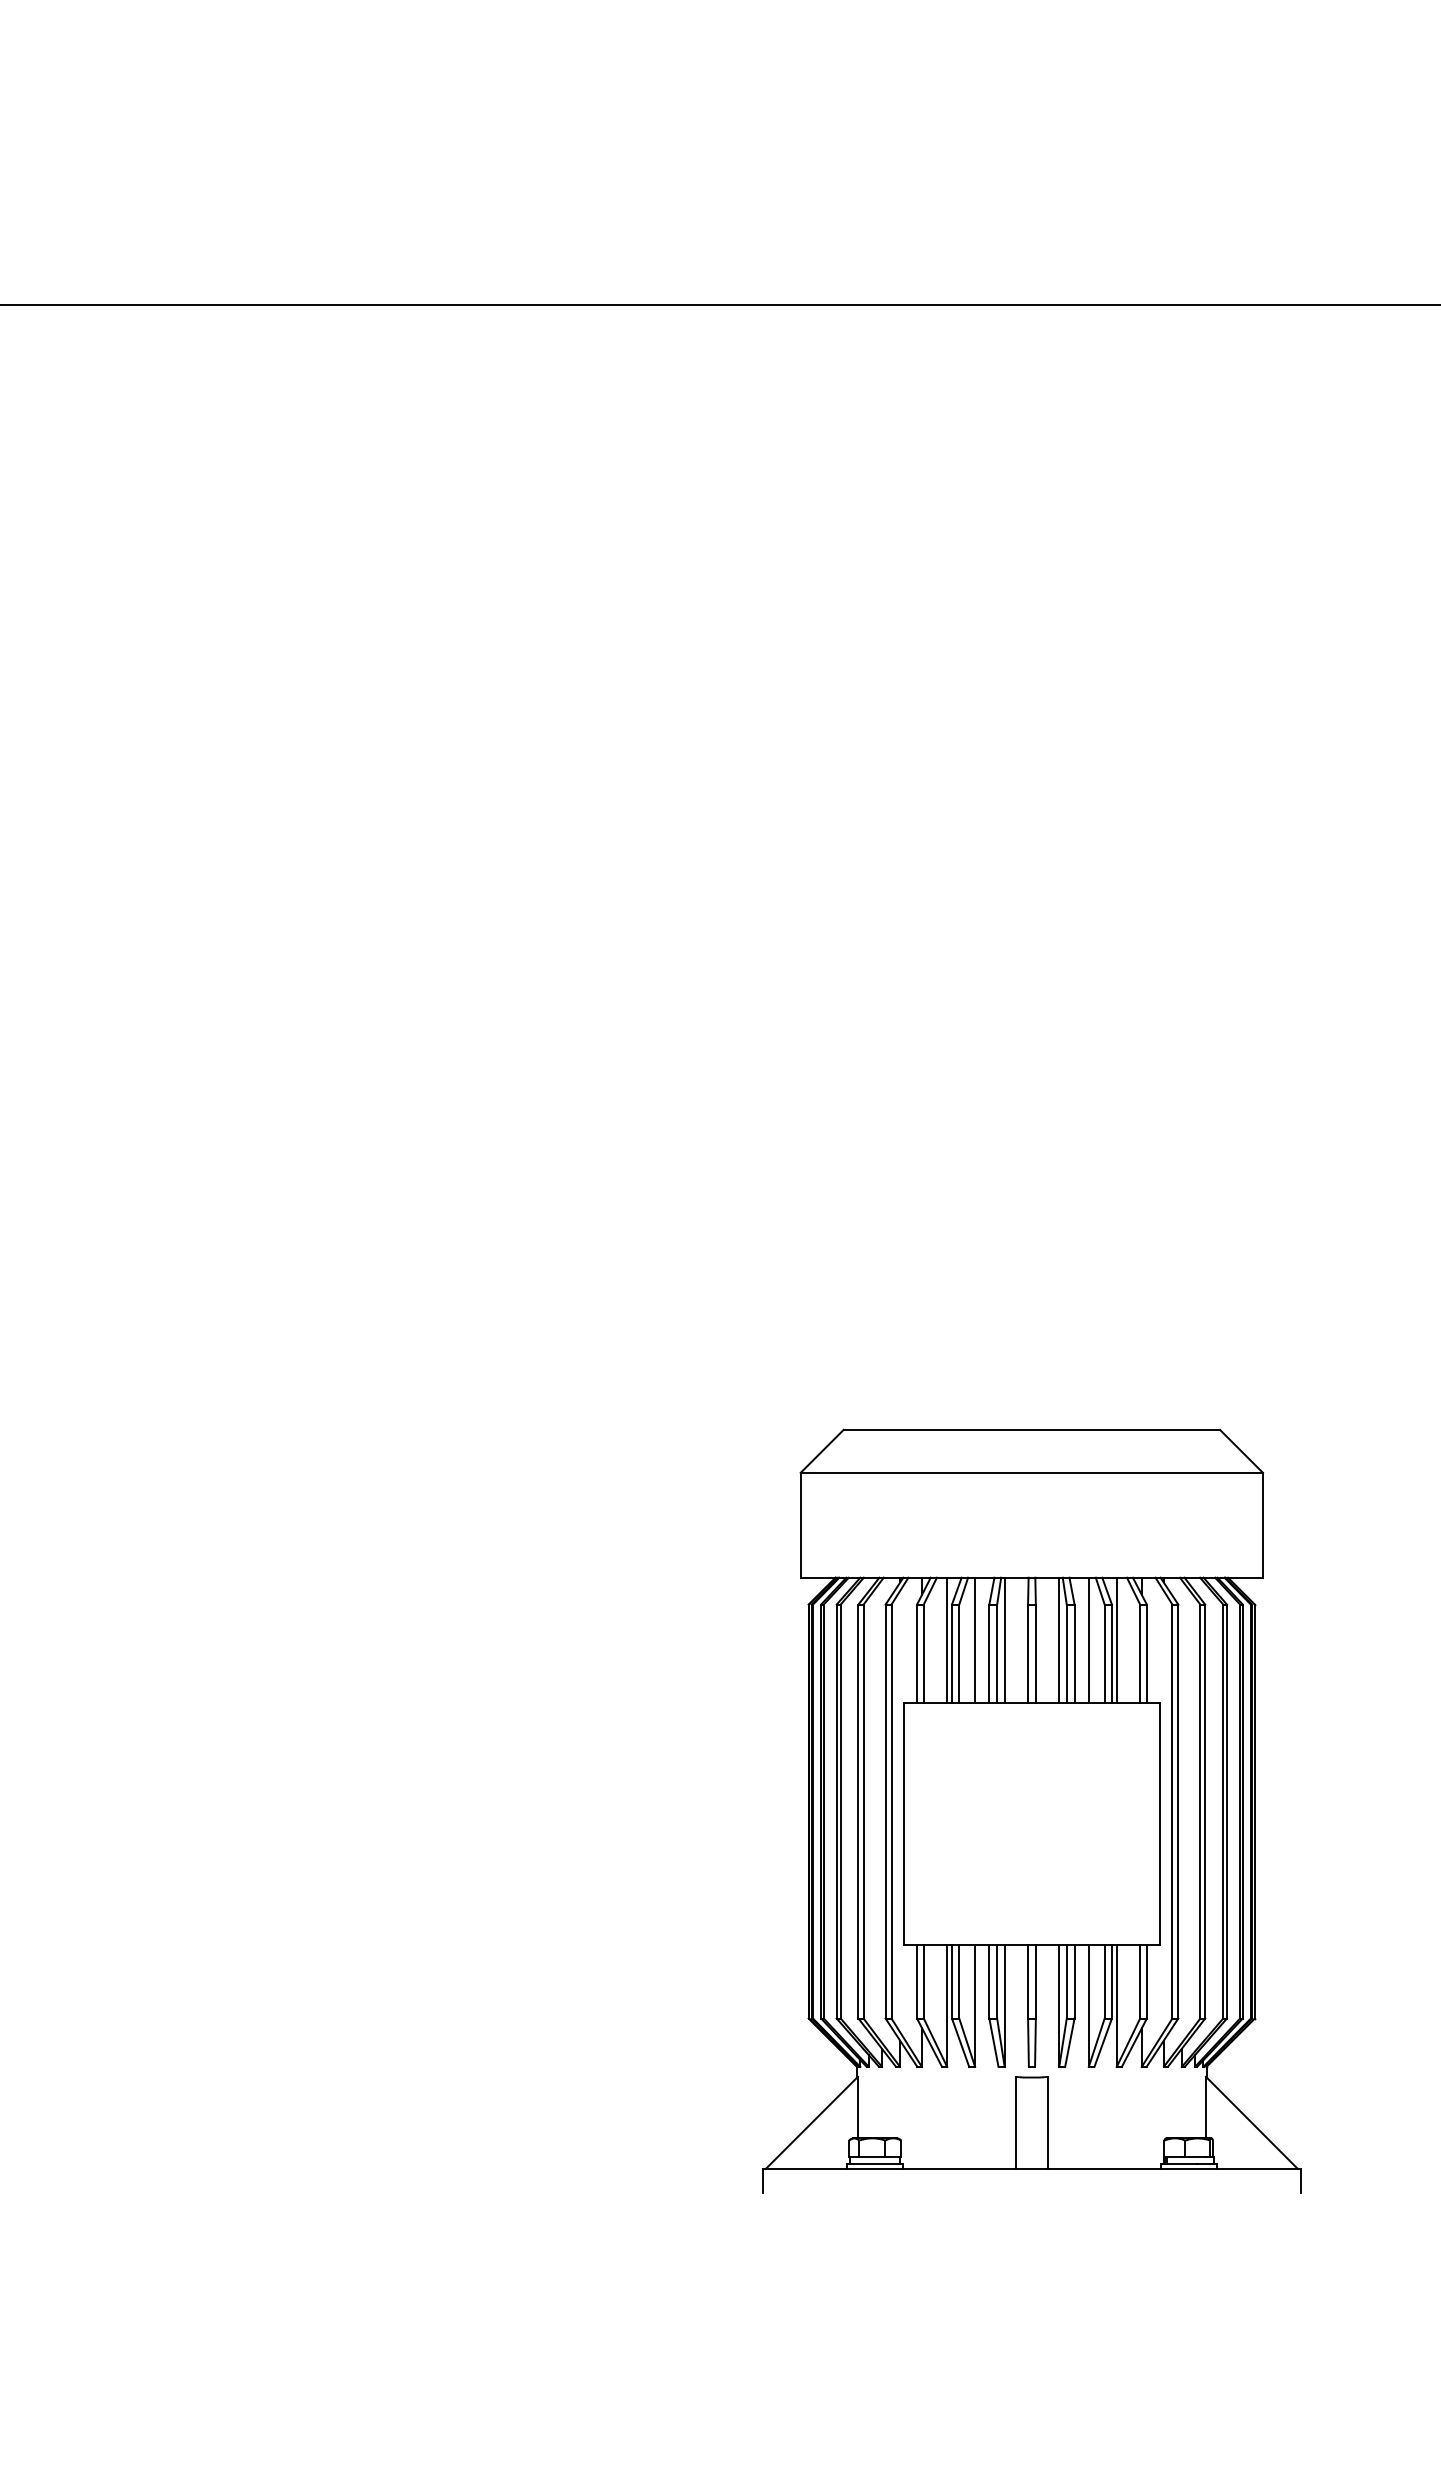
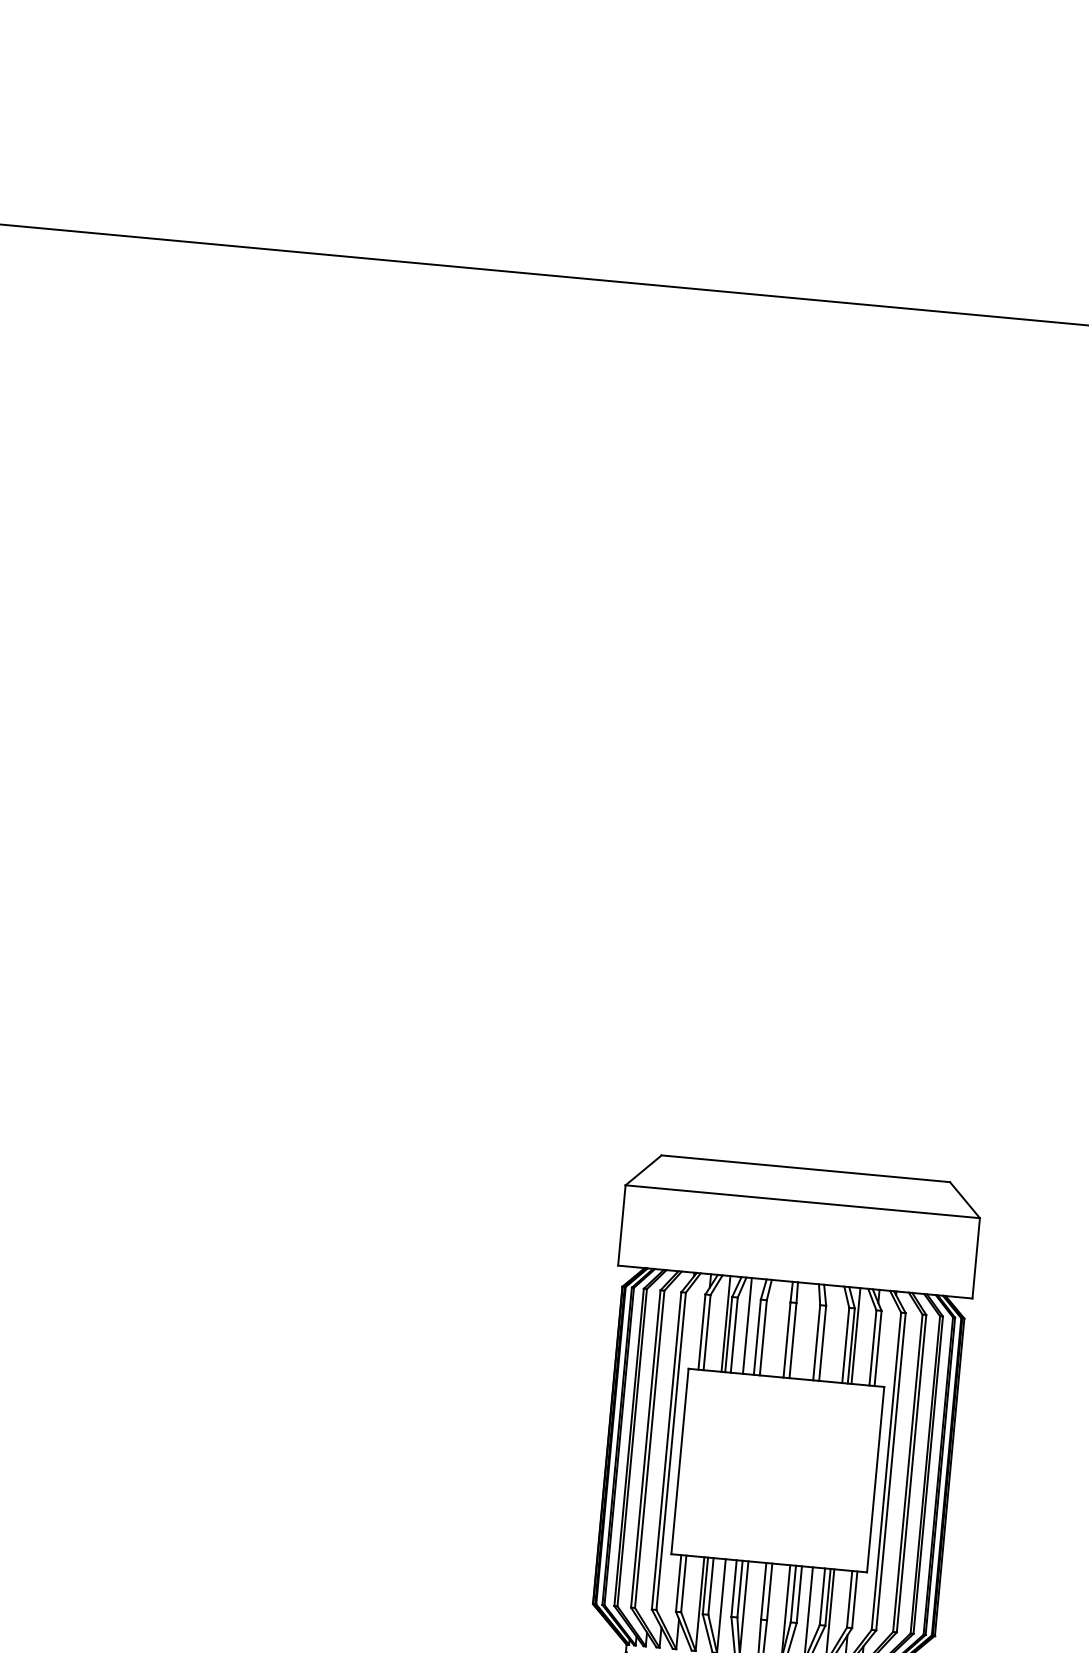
line: (1004, 1639) -> (769, 1327), removed
line: (1059, 1639) -> (812, 1331), removed
line: (1088, 1639) -> (834, 1333), removed

